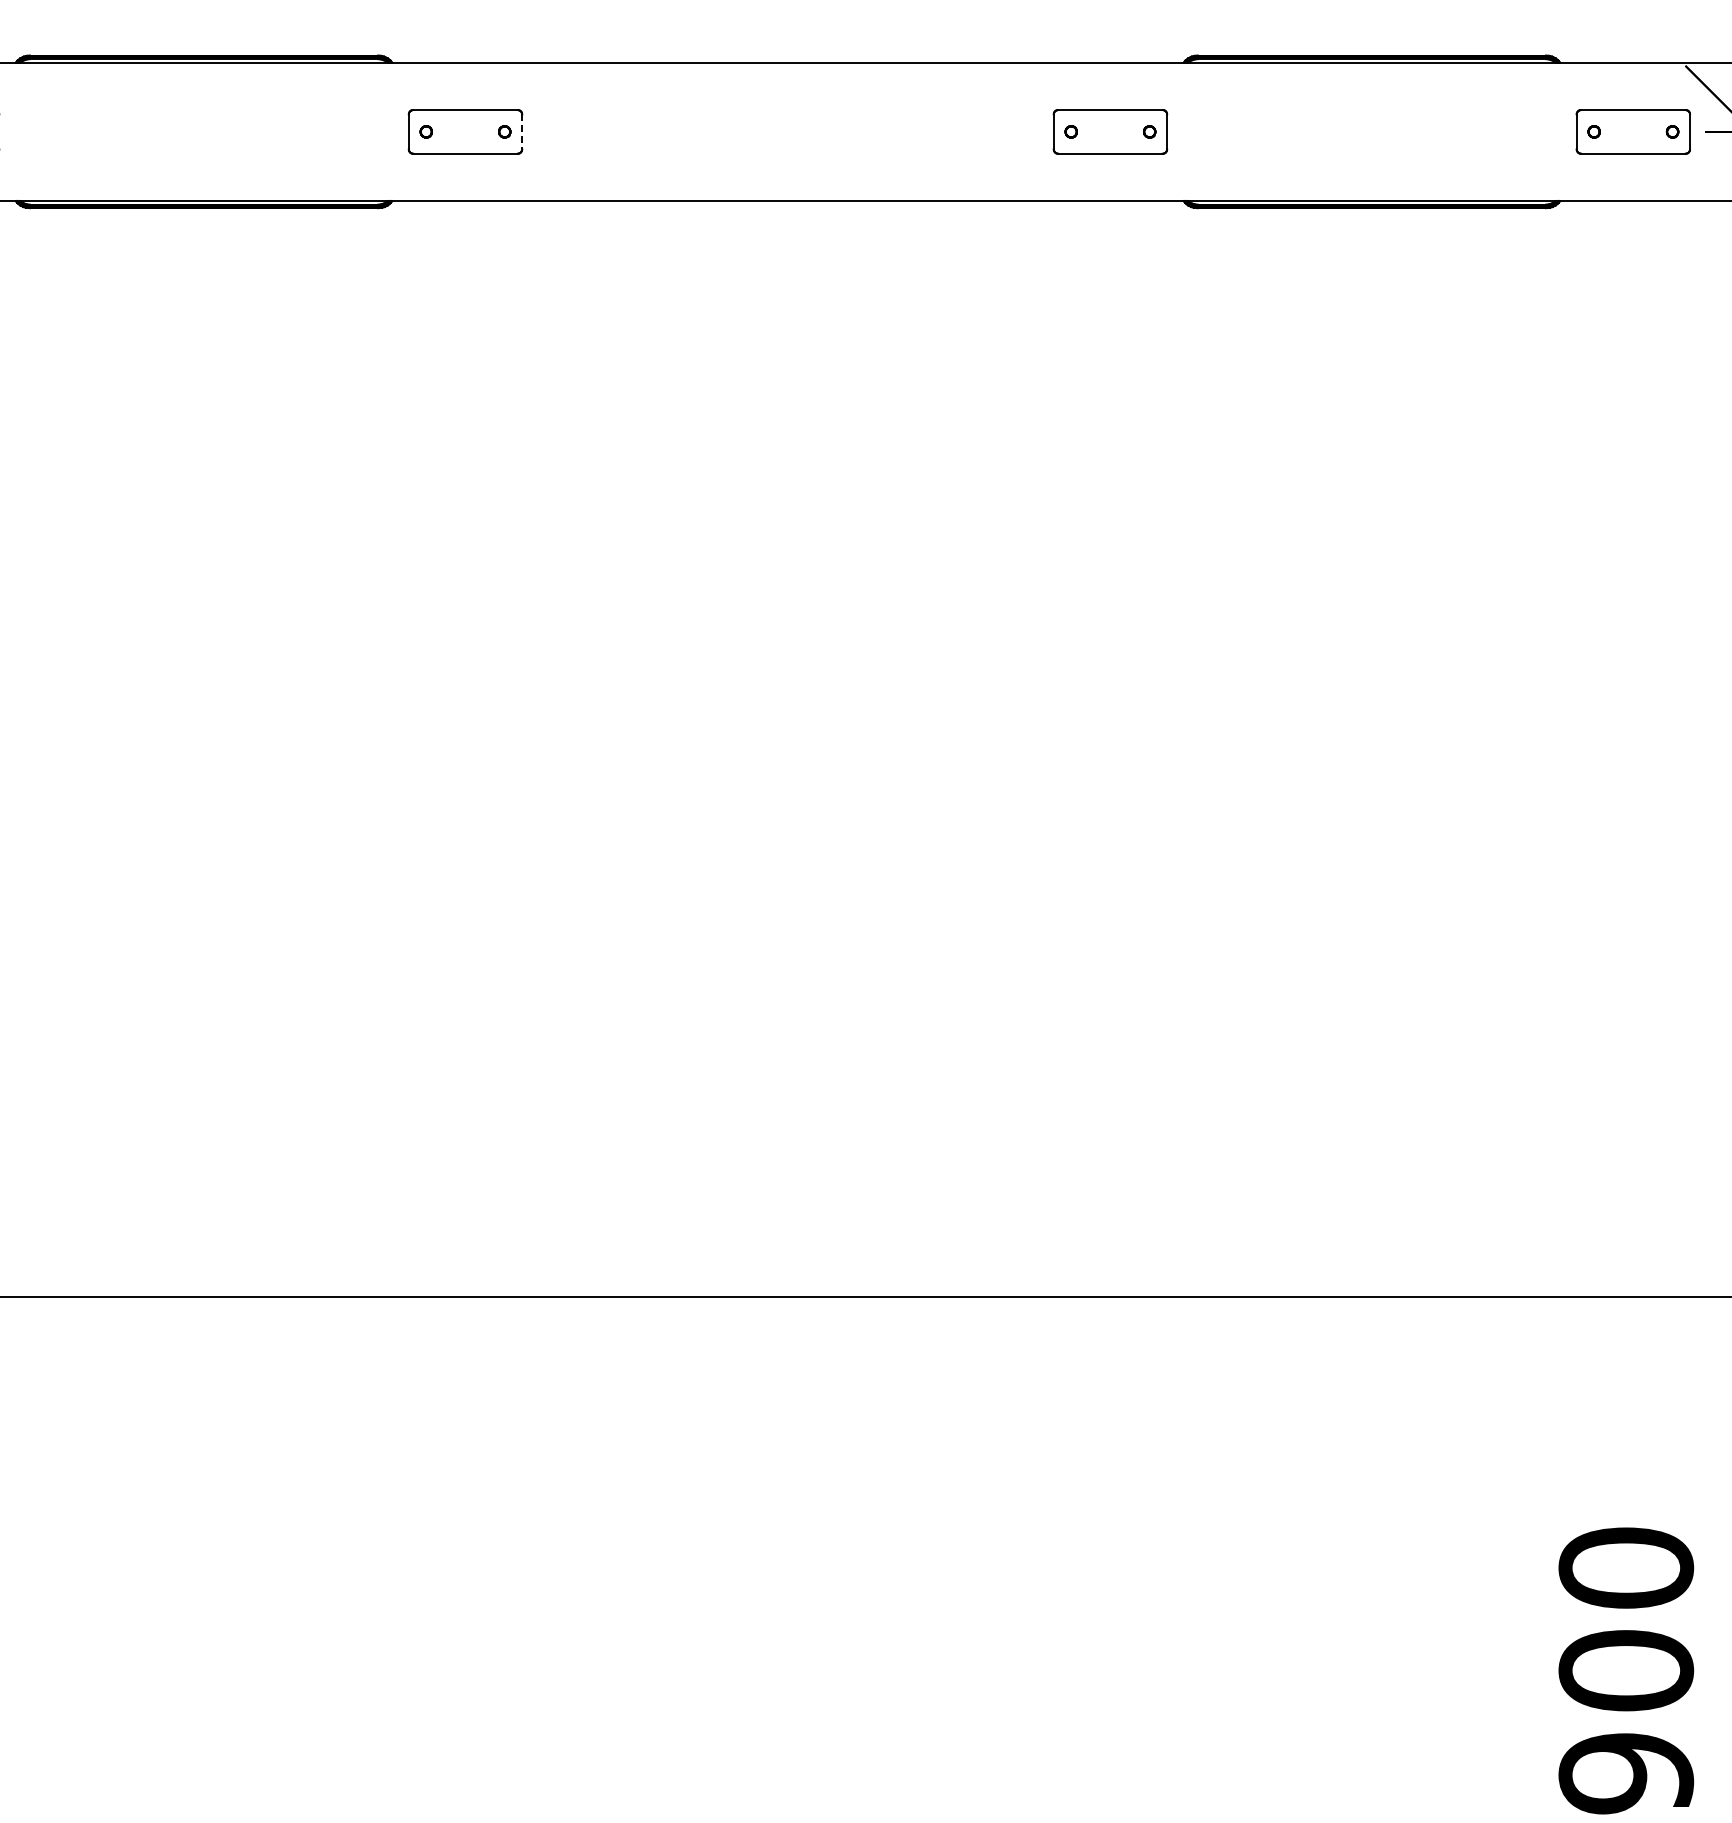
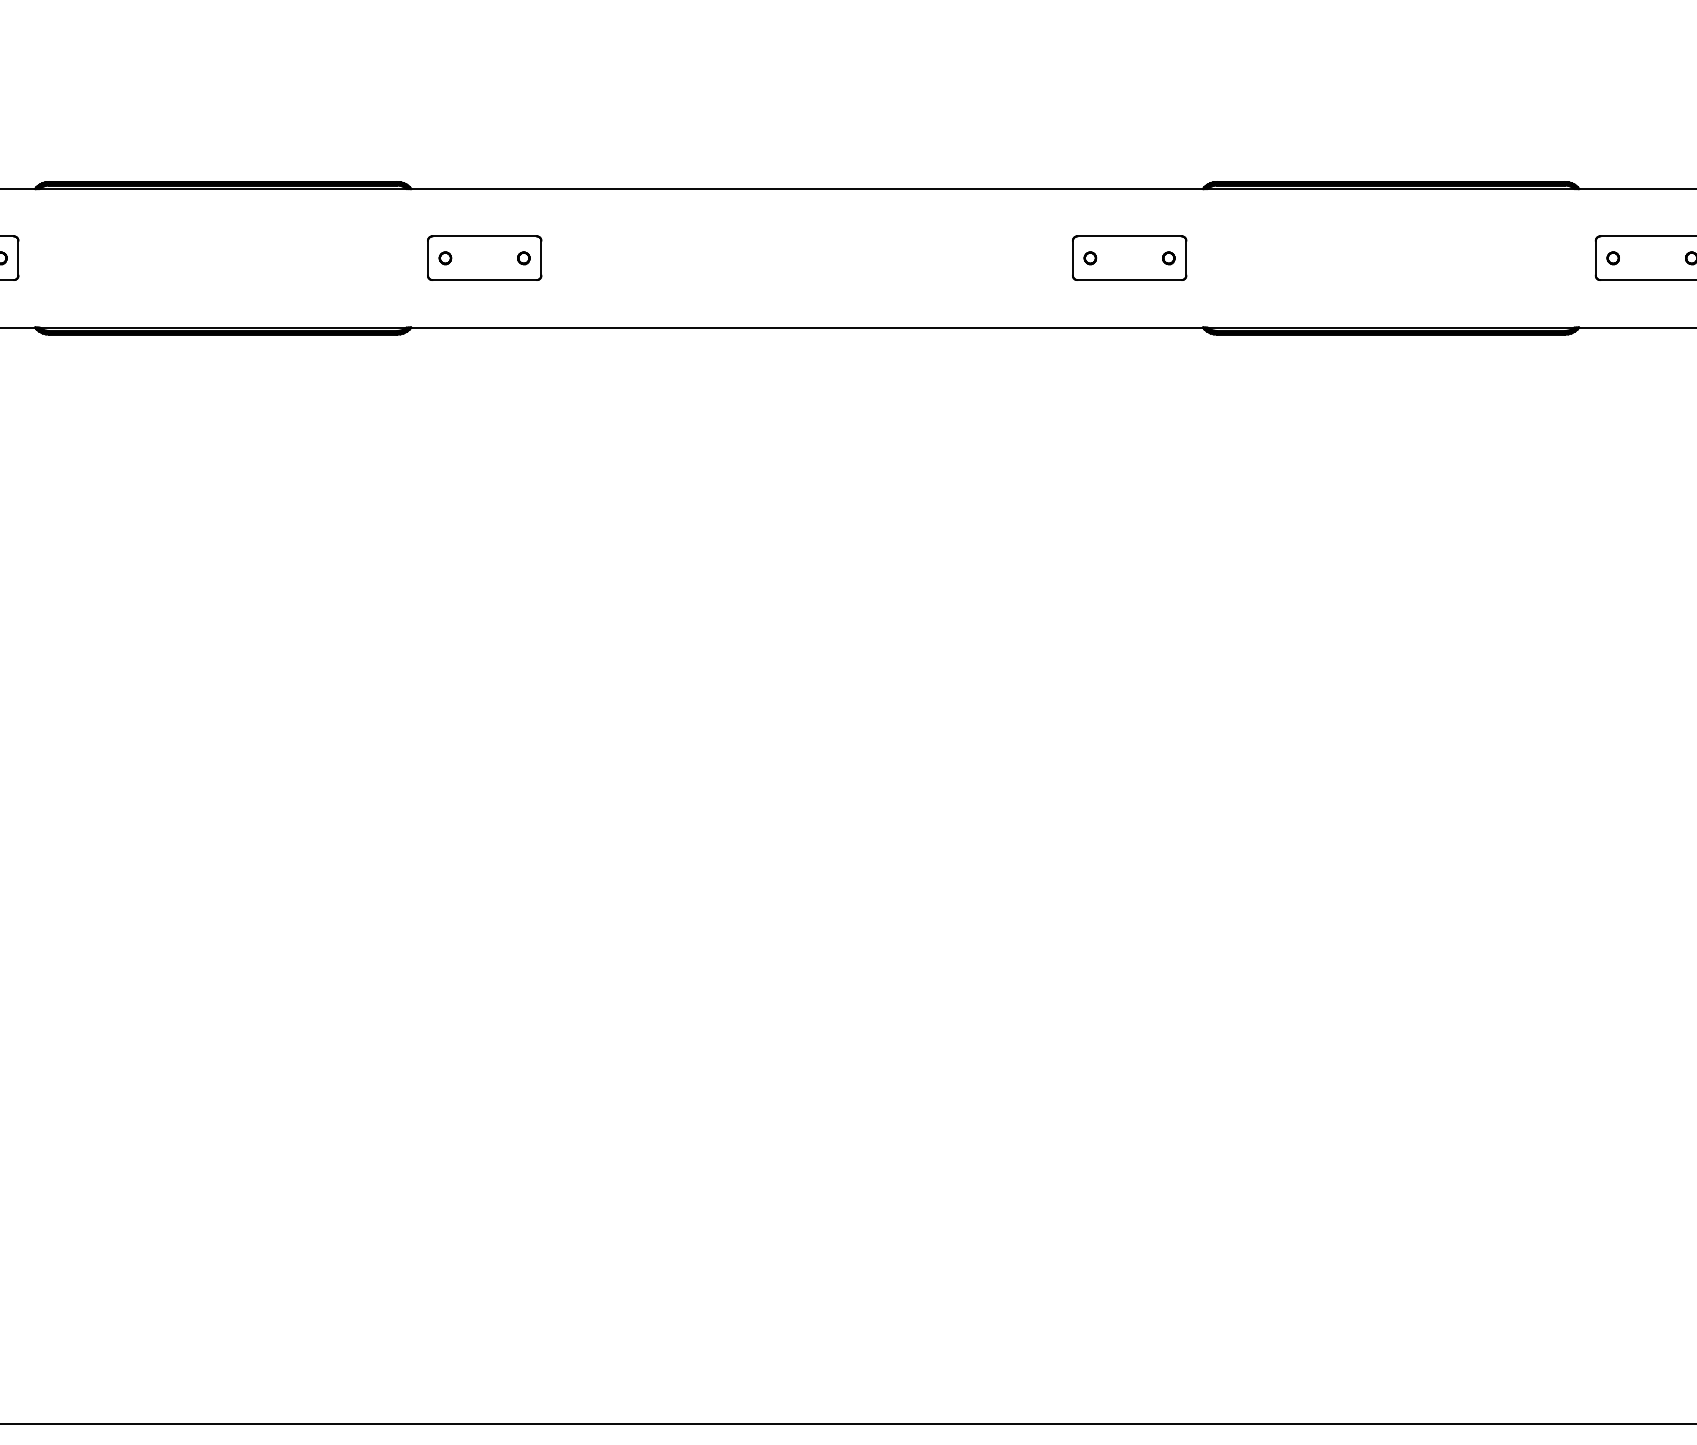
line: (522, 132) -> (541, 258), dashed -> solid

